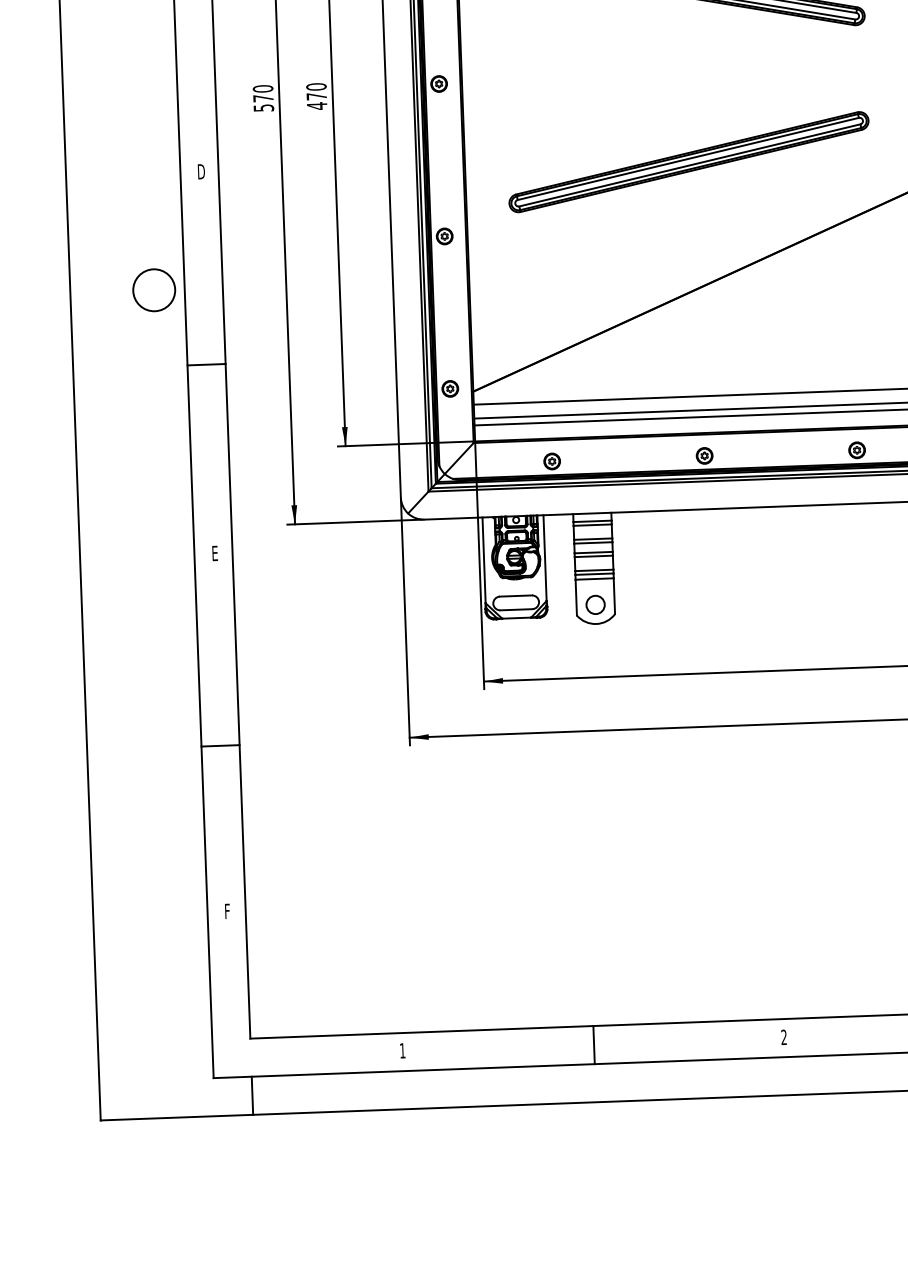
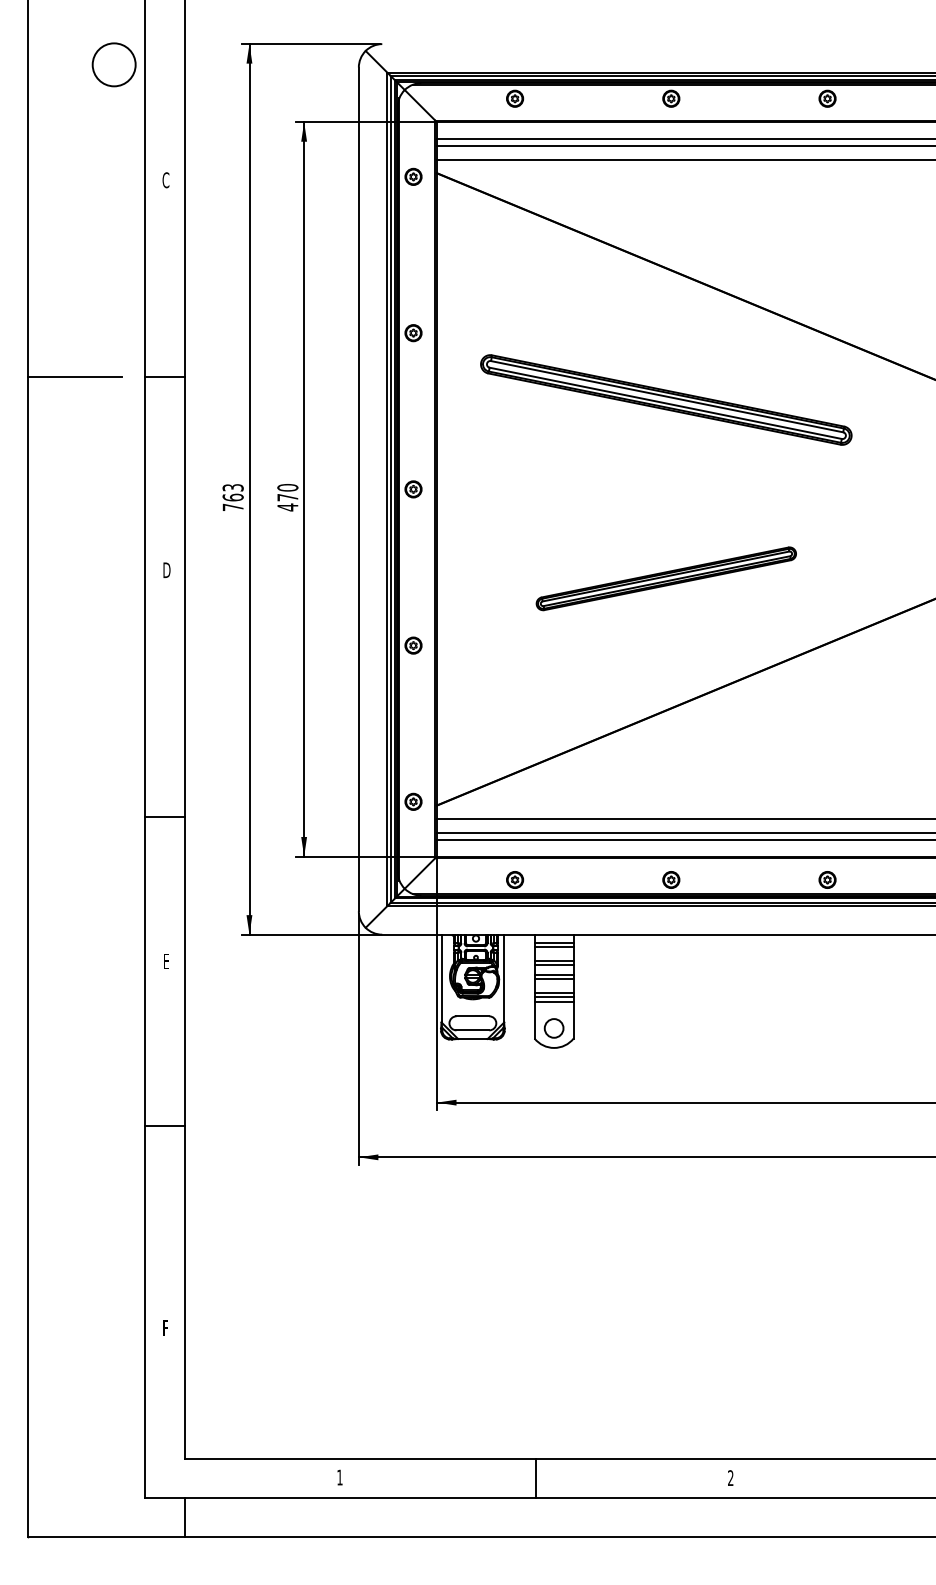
text: (262, 98) -> (232, 497), 570 -> 763
part: (689, 161) -> (666, 578), size x0.7
circle: (153, 289) -> (113, 689), removed
line: (206, 364) -> (164, 816), moved
line: (220, 745) -> (164, 1125), moved

